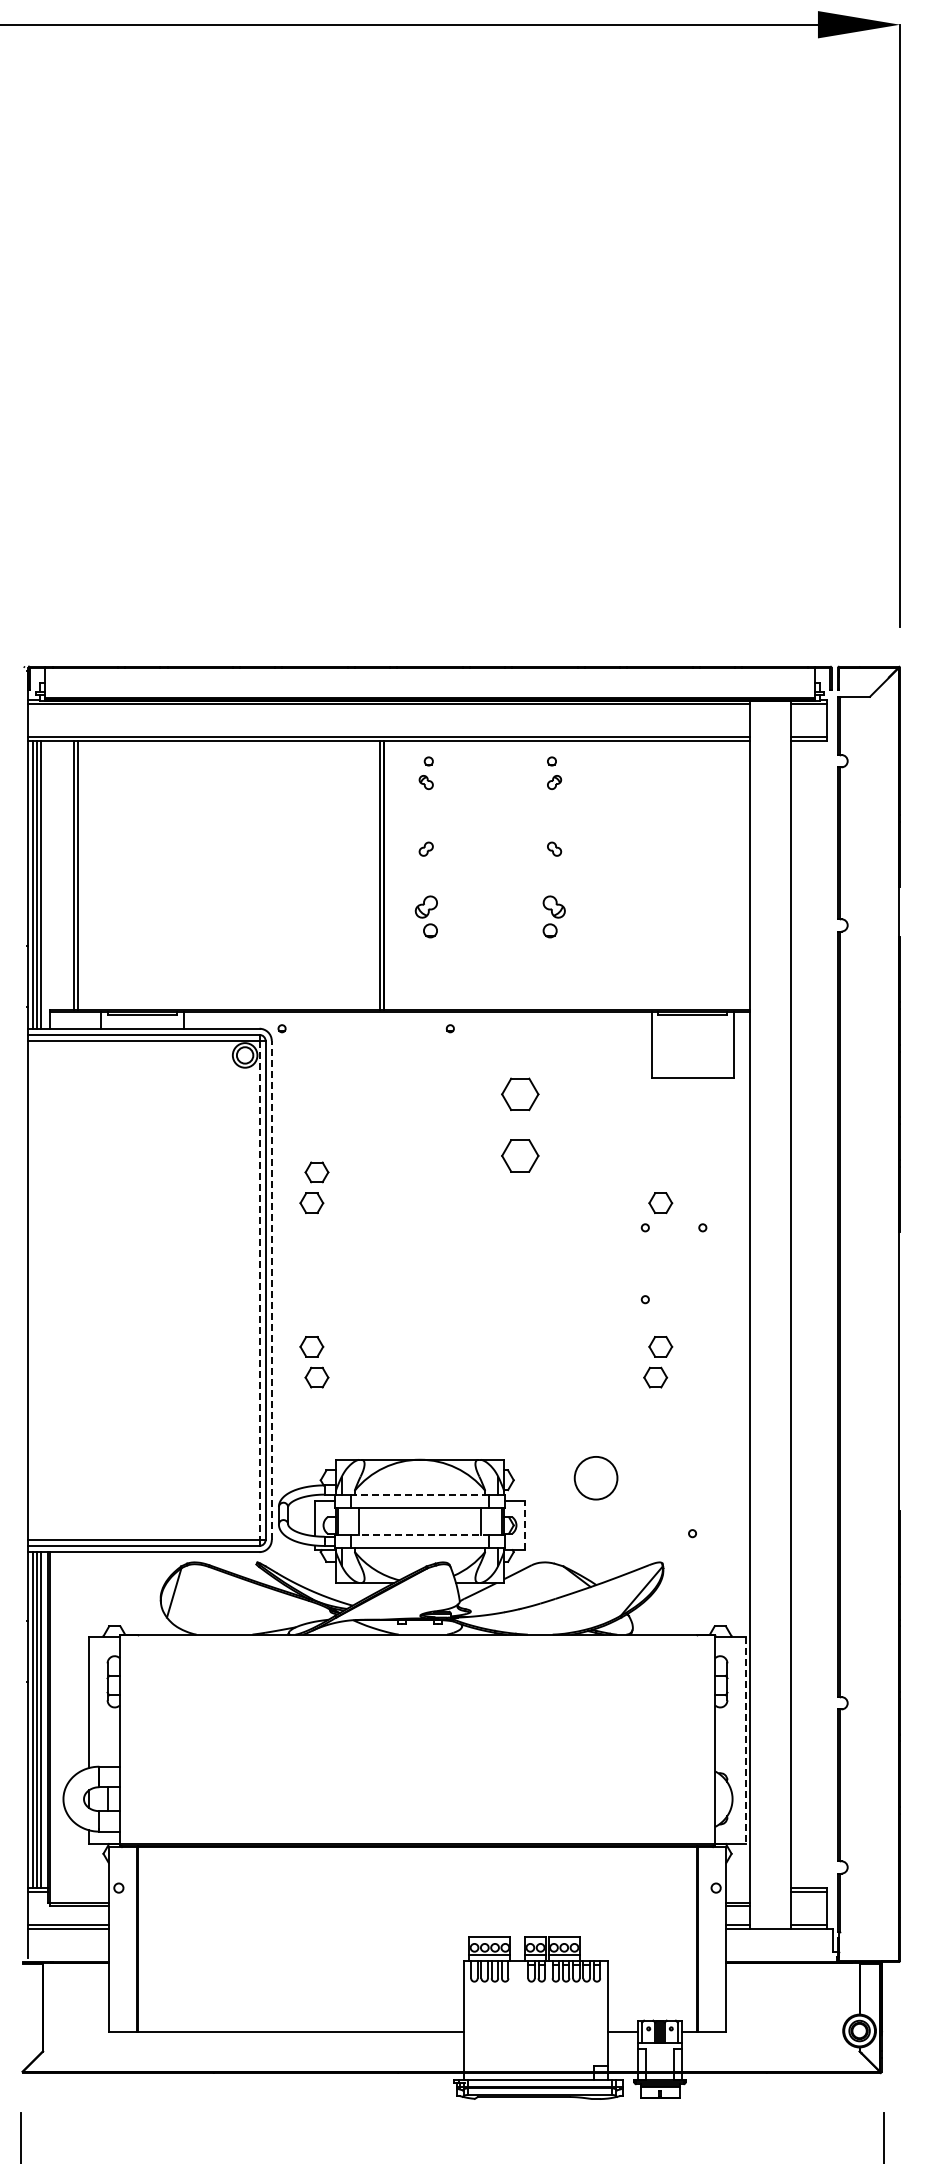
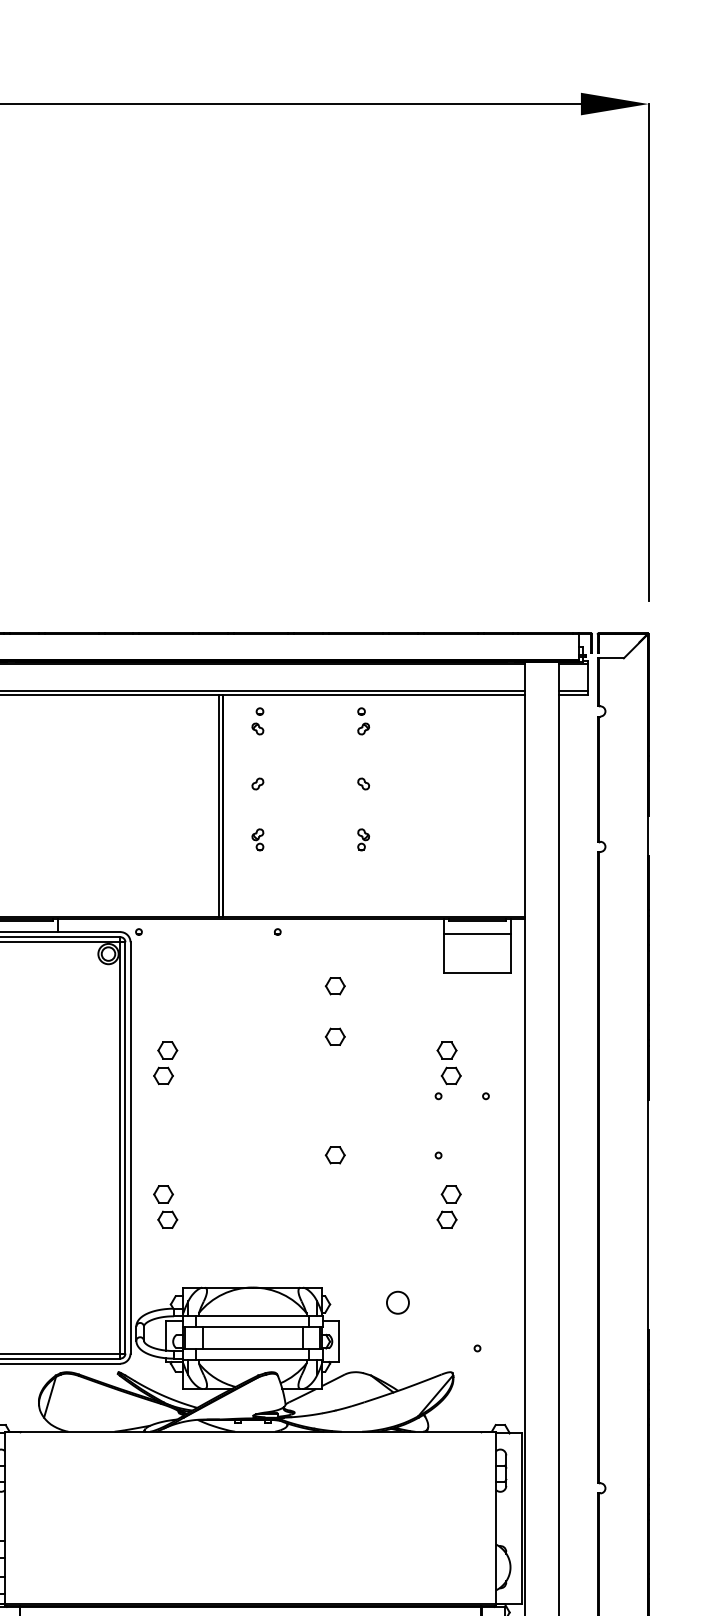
part: (425, 916) -> (257, 839), size x0.62
part: (554, 916) -> (363, 839), size x0.62
line: (692, 1030) -> (477, 933), added
part: (519, 1094) -> (334, 986), size x0.62
part: (519, 1155) -> (334, 1036), size x0.62
part: (655, 1172) -> (446, 1050), added
line: (271, 1289) -> (130, 1147), dashed -> solid
line: (259, 1290) -> (120, 1147), dashed -> solid
part: (519, 1299) -> (334, 1155), added
circle: (595, 1477) -> (397, 1302), size x0.62
line: (420, 1494) -> (253, 1316), dashed -> solid
line: (524, 1525) -> (338, 1341), dashed -> solid
line: (420, 1534) -> (253, 1349), dashed -> solid
line: (745, 1740) -> (521, 1519), dashed -> solid

